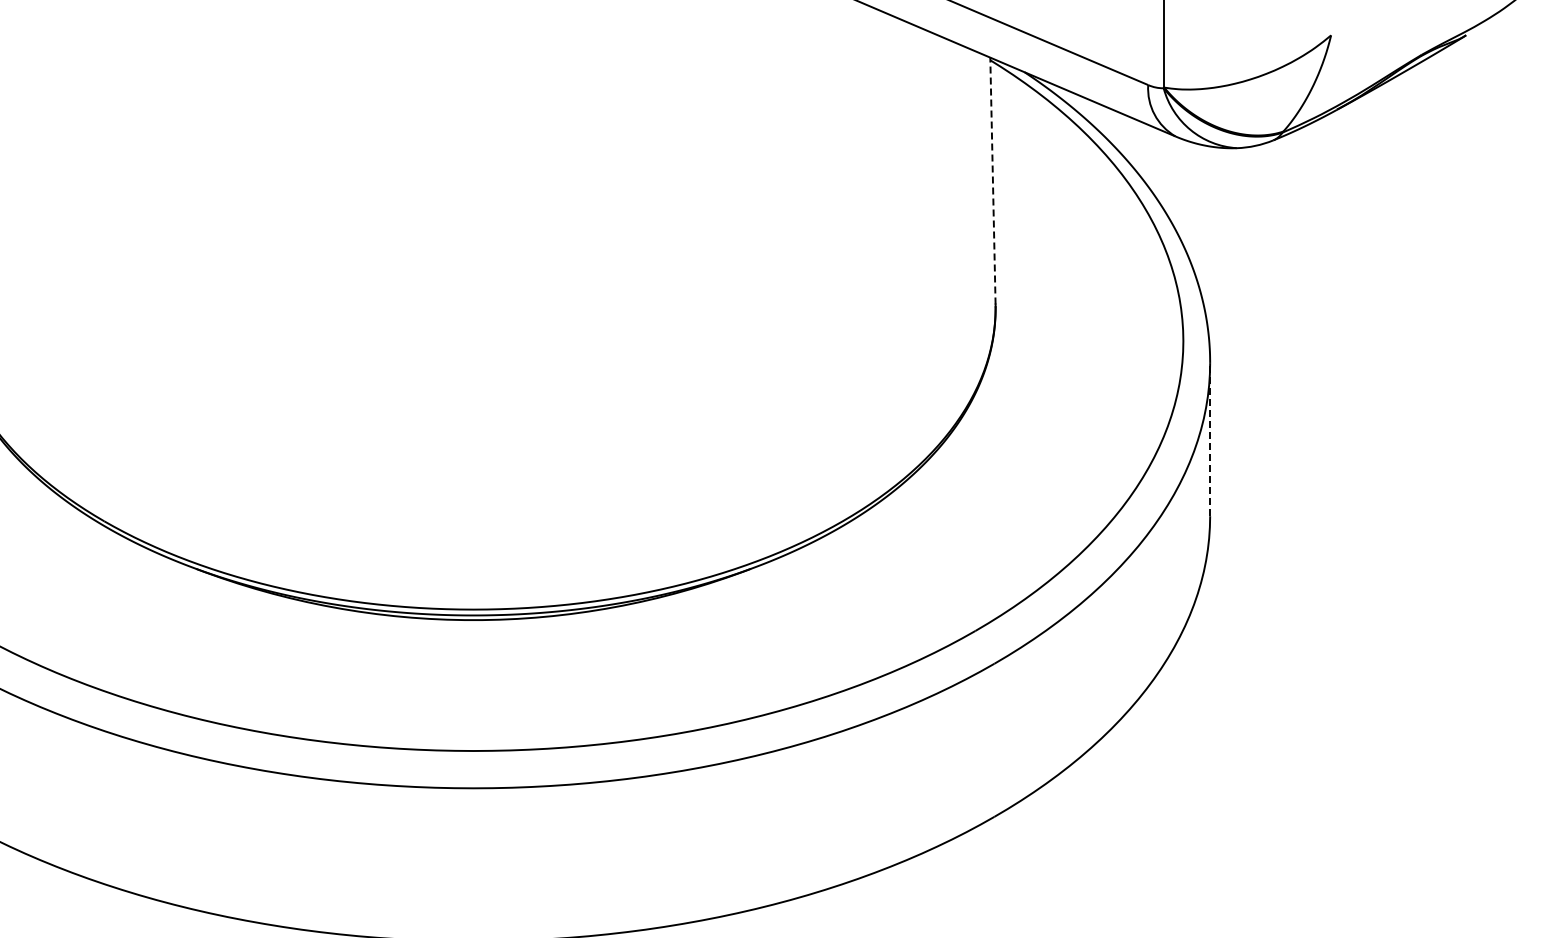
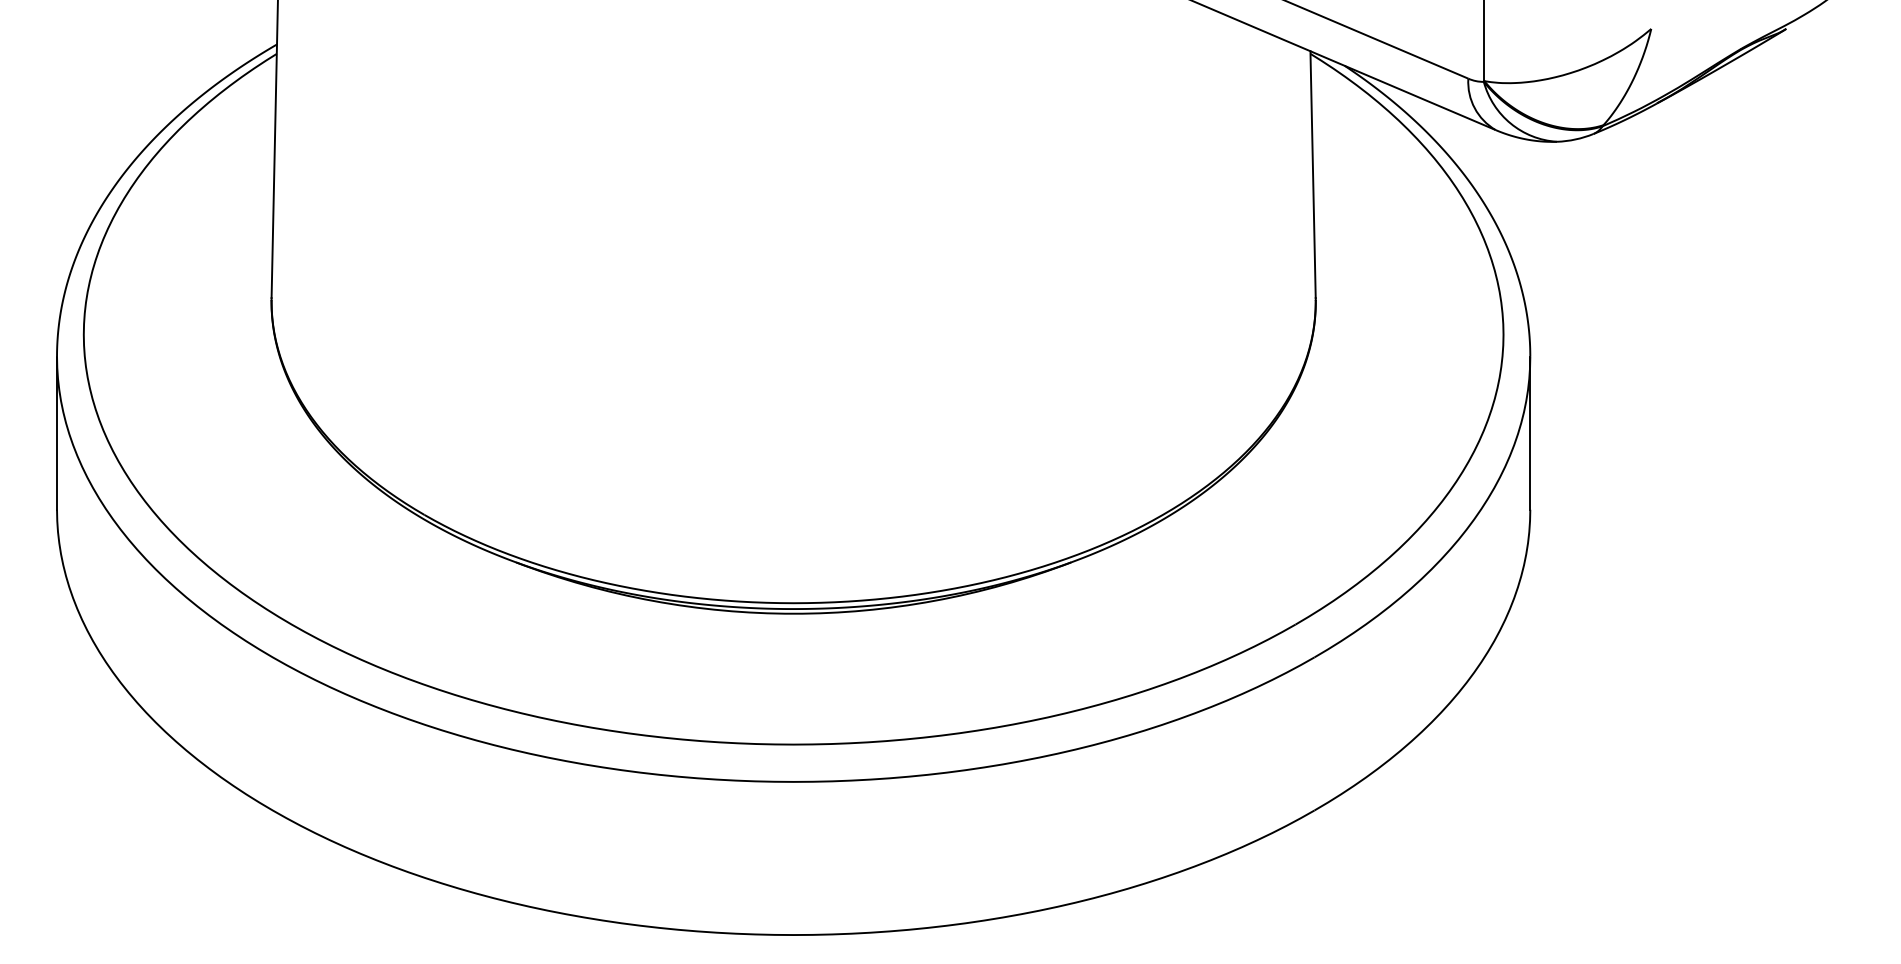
line: (993, 180) -> (1313, 174), dashed -> solid
line: (1210, 439) -> (1530, 433), dashed -> solid

